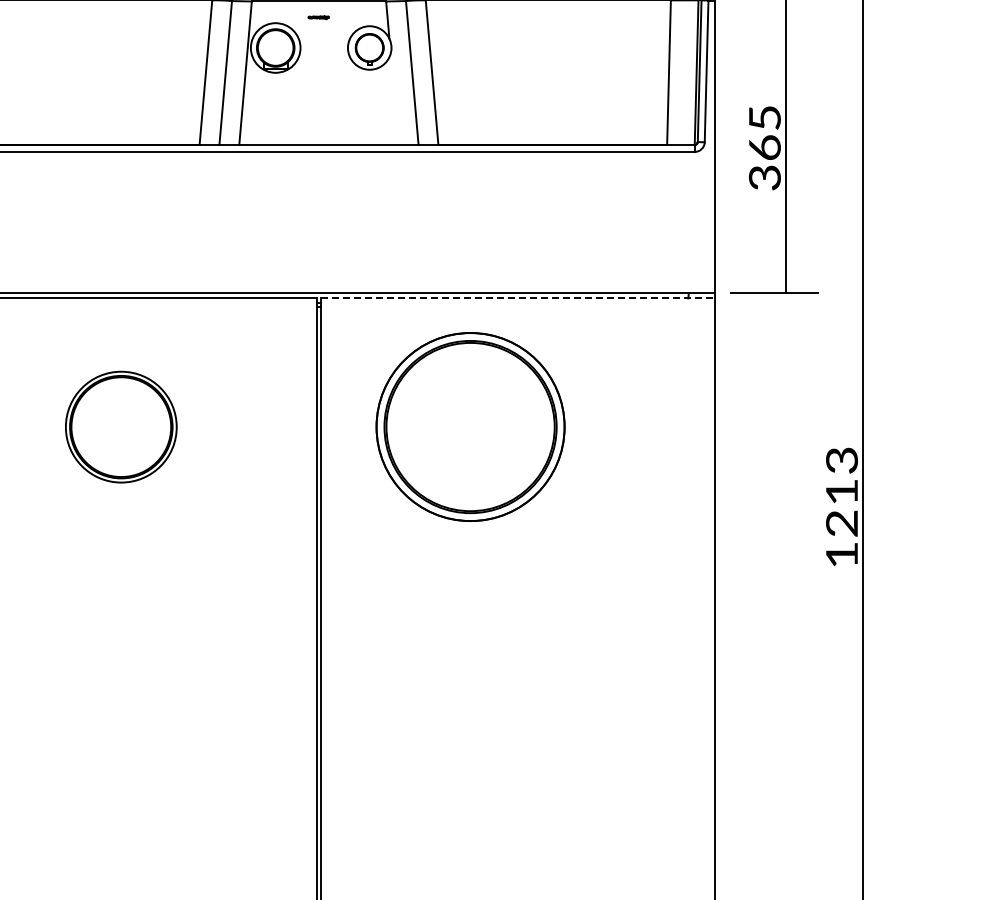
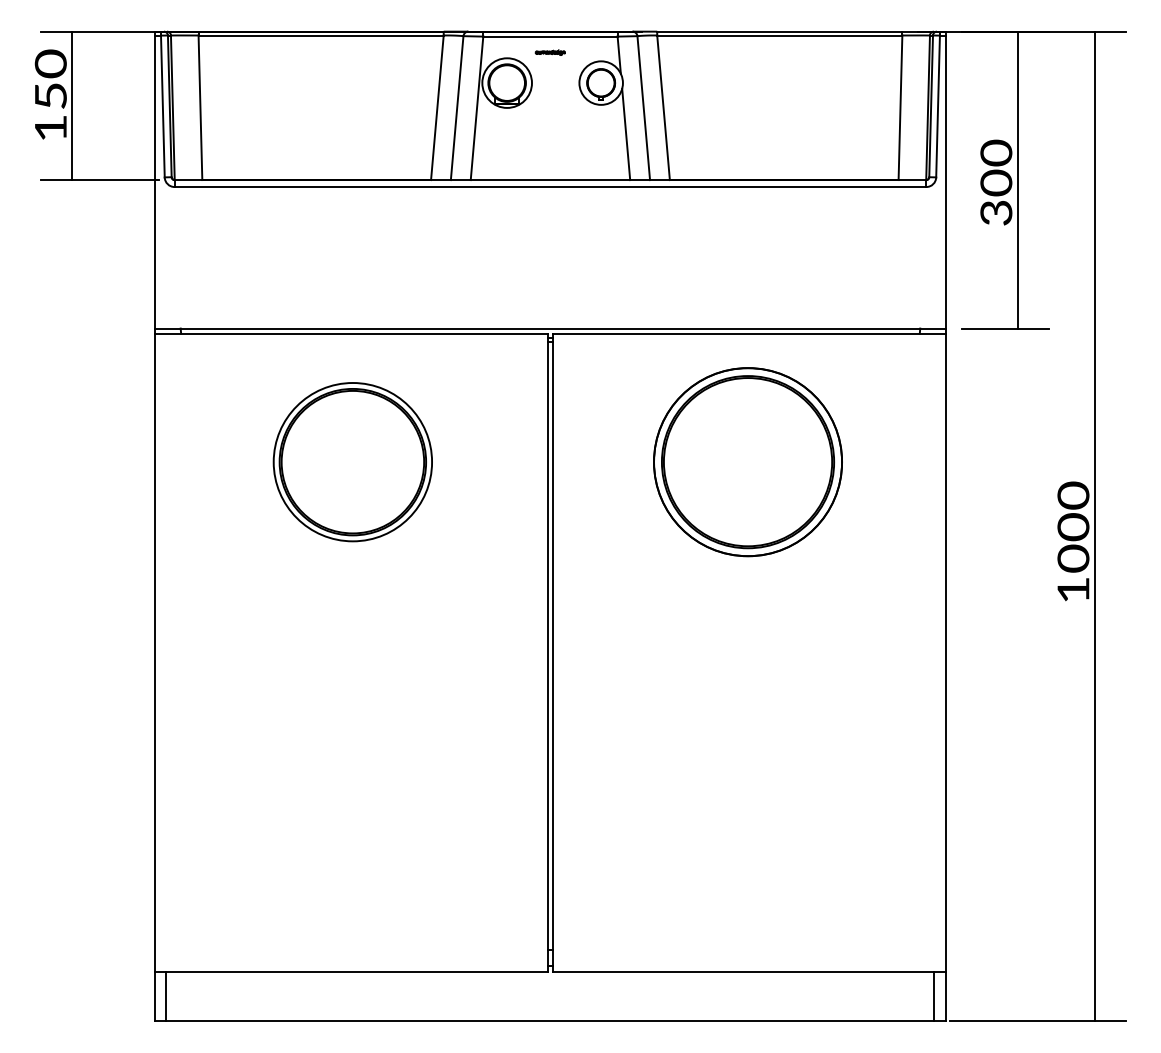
part: (318, 17) -> (549, 52), size x1.43
line: (395, 99) -> (626, 134), added
text: (765, 132) -> (996, 167), 365 -> 300
line: (518, 298) -> (749, 333), dashed -> solid
part: (121, 427) -> (352, 462), size x1.43
part: (470, 427) -> (747, 462), moved
text: (842, 491) -> (1073, 526), 1213 -> 1000

